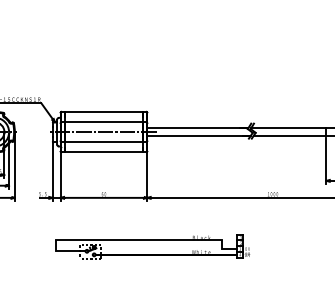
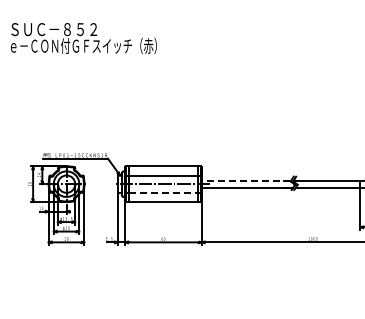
line: (197, 127) -> (246, 180), solid -> dashed
line: (104, 141) -> (163, 192), solid -> dashed
part: (152, 246) -> (206, 285), removed

